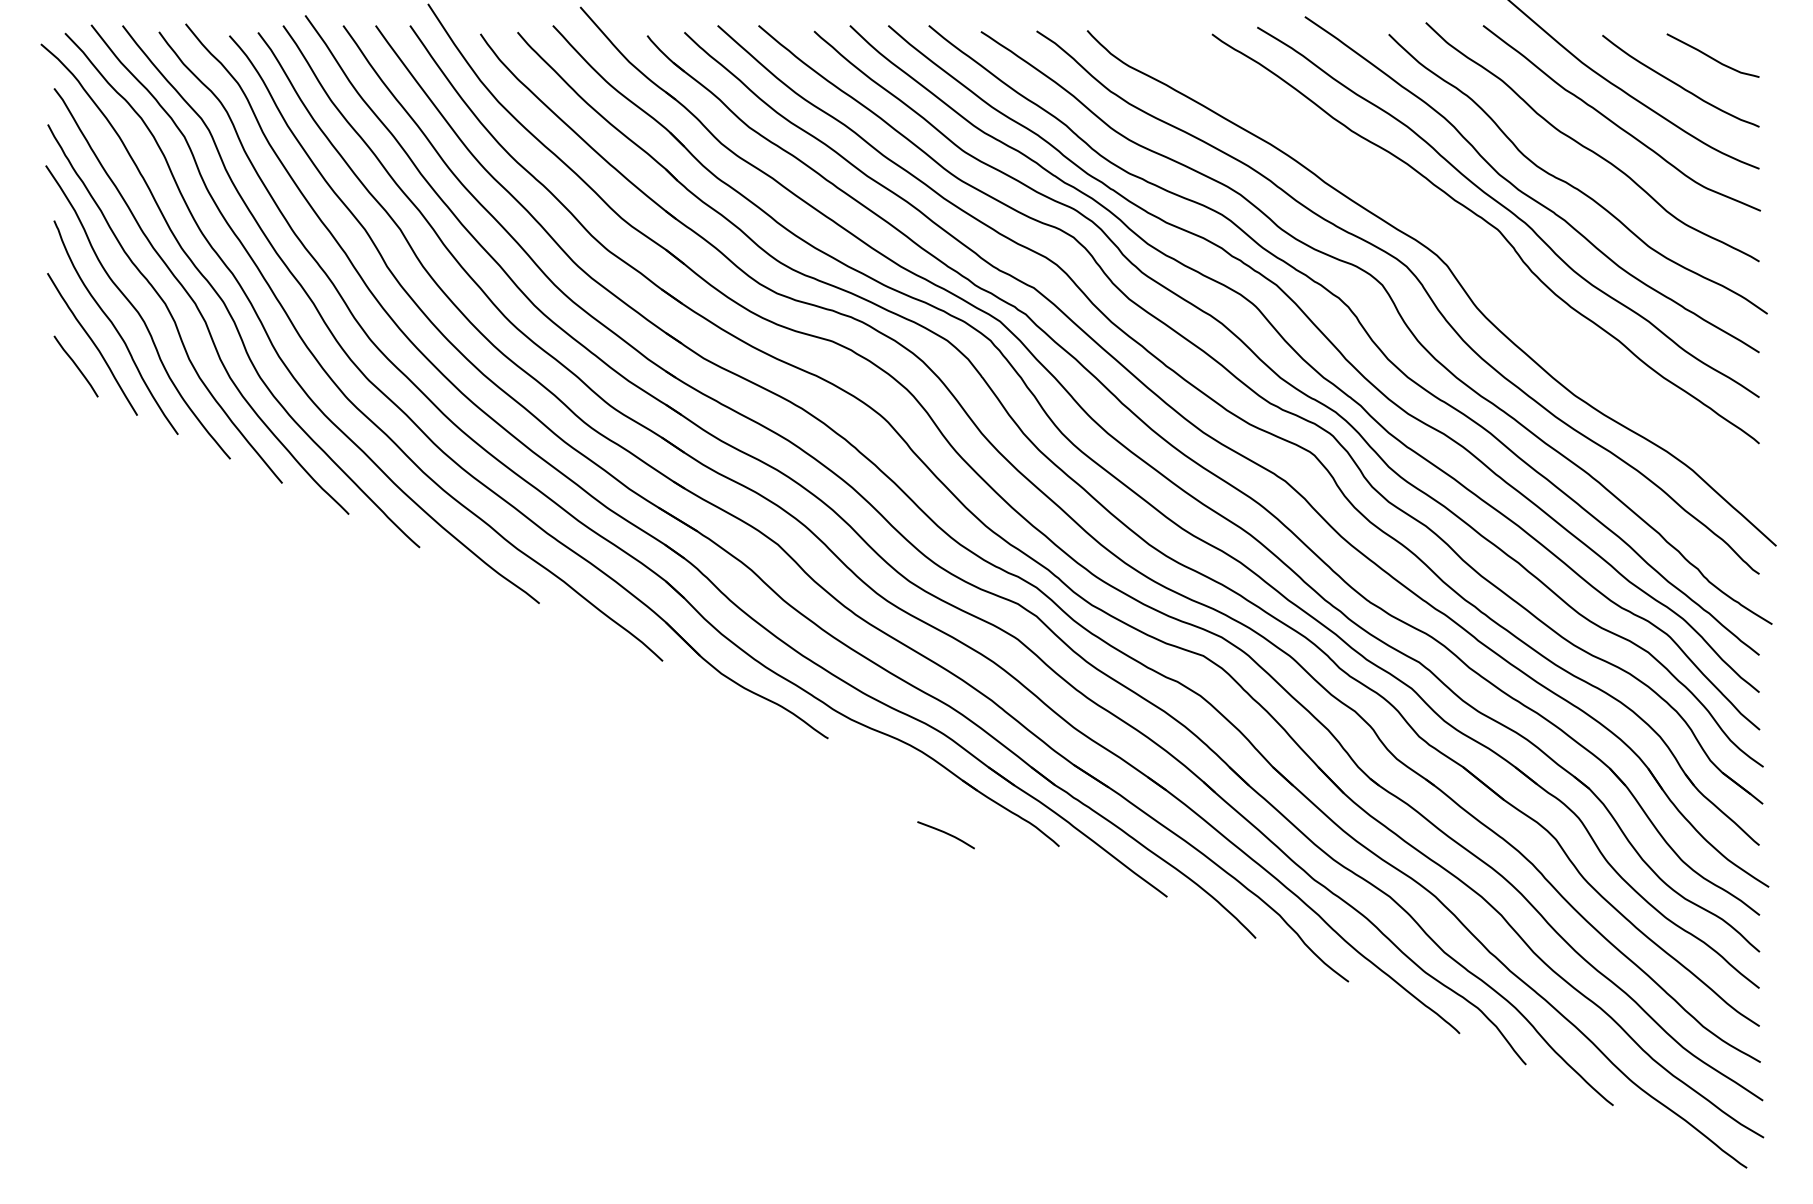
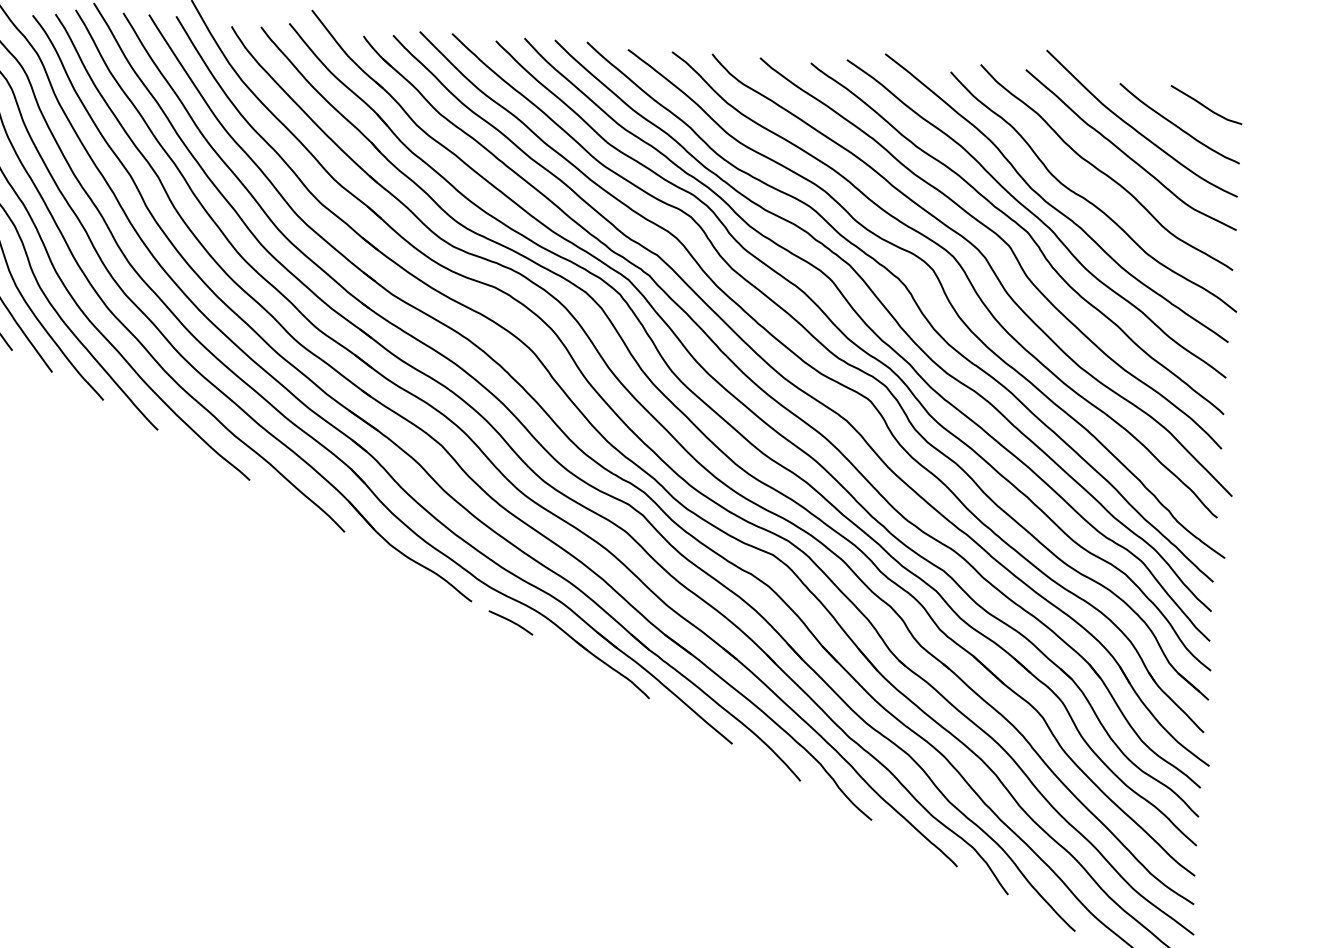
curve: (1465, 241) -> (1001, 239), added
curve: (946, 834) -> (511, 622), moved

